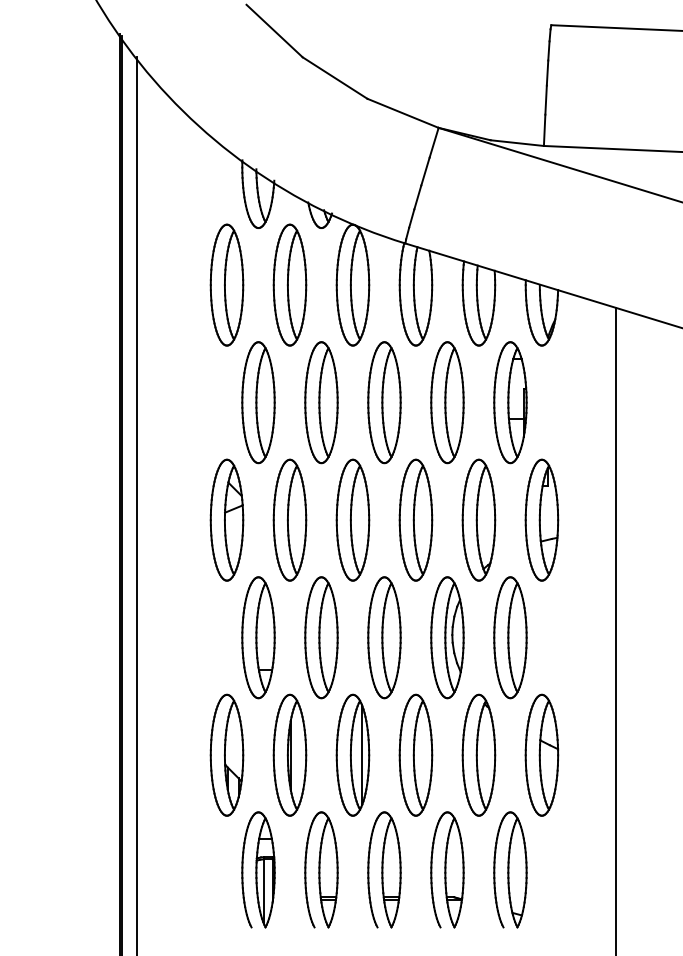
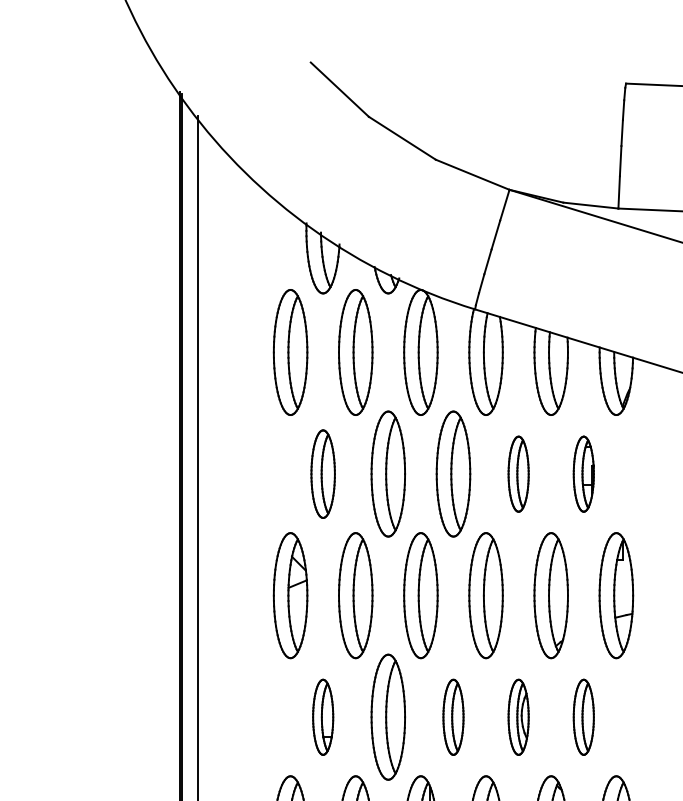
part: (258, 402) -> (323, 473), size x0.7
part: (447, 402) -> (518, 473), size x0.6
part: (510, 402) -> (583, 473), size x0.6
part: (258, 637) -> (323, 716), size x0.6
part: (384, 637) -> (453, 716), size x0.6
part: (447, 637) -> (518, 716), size x0.6
part: (510, 637) -> (583, 716), size x0.6

